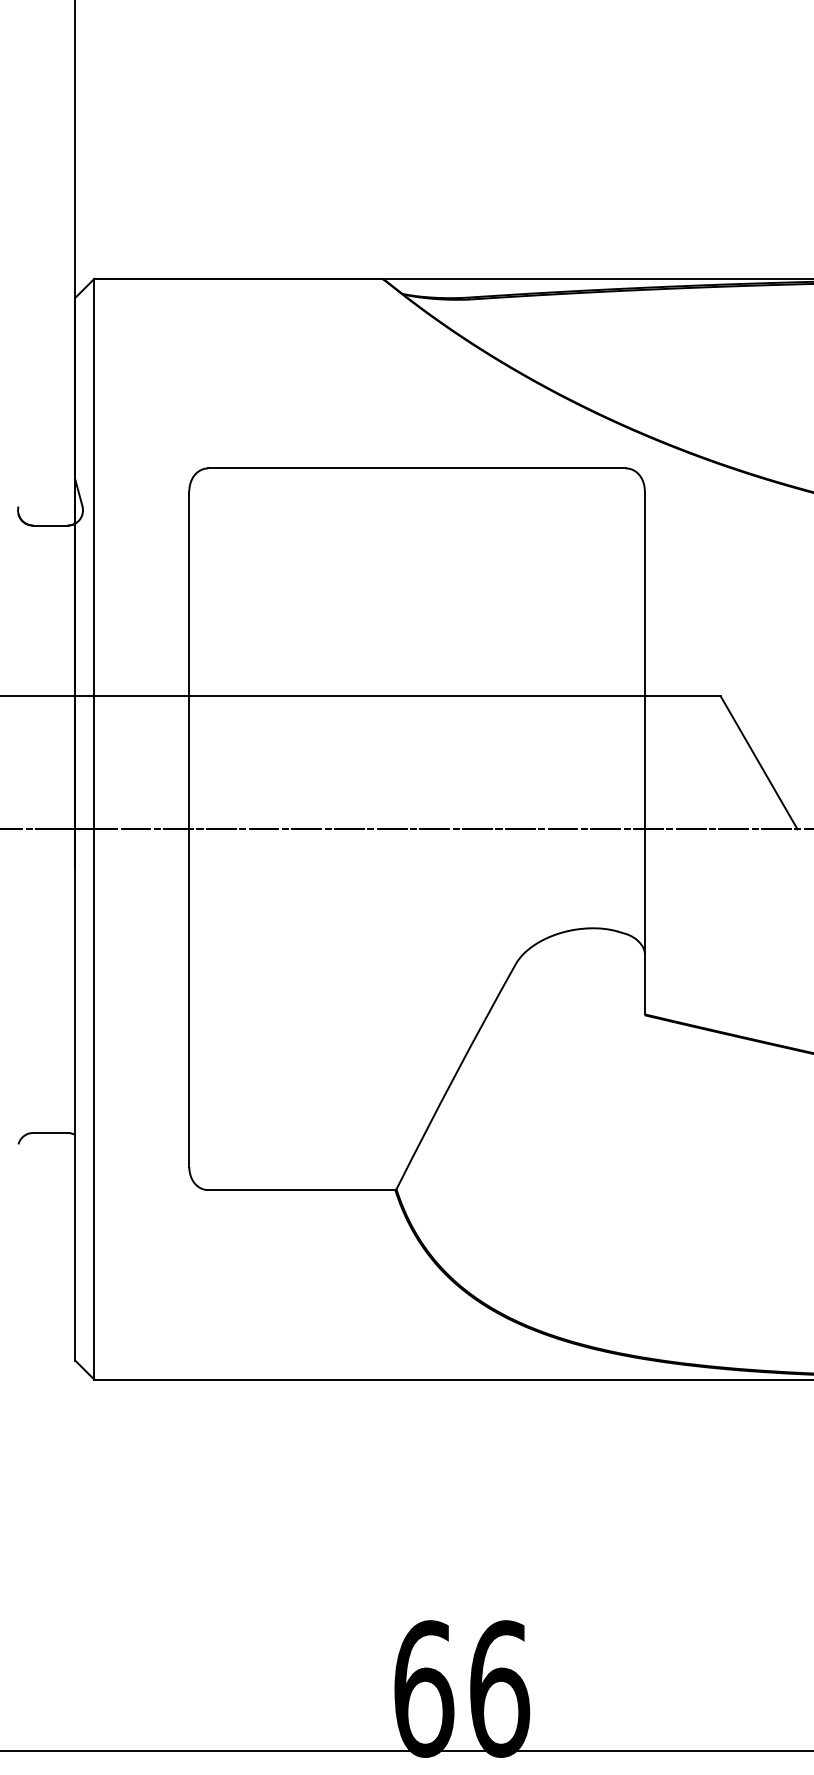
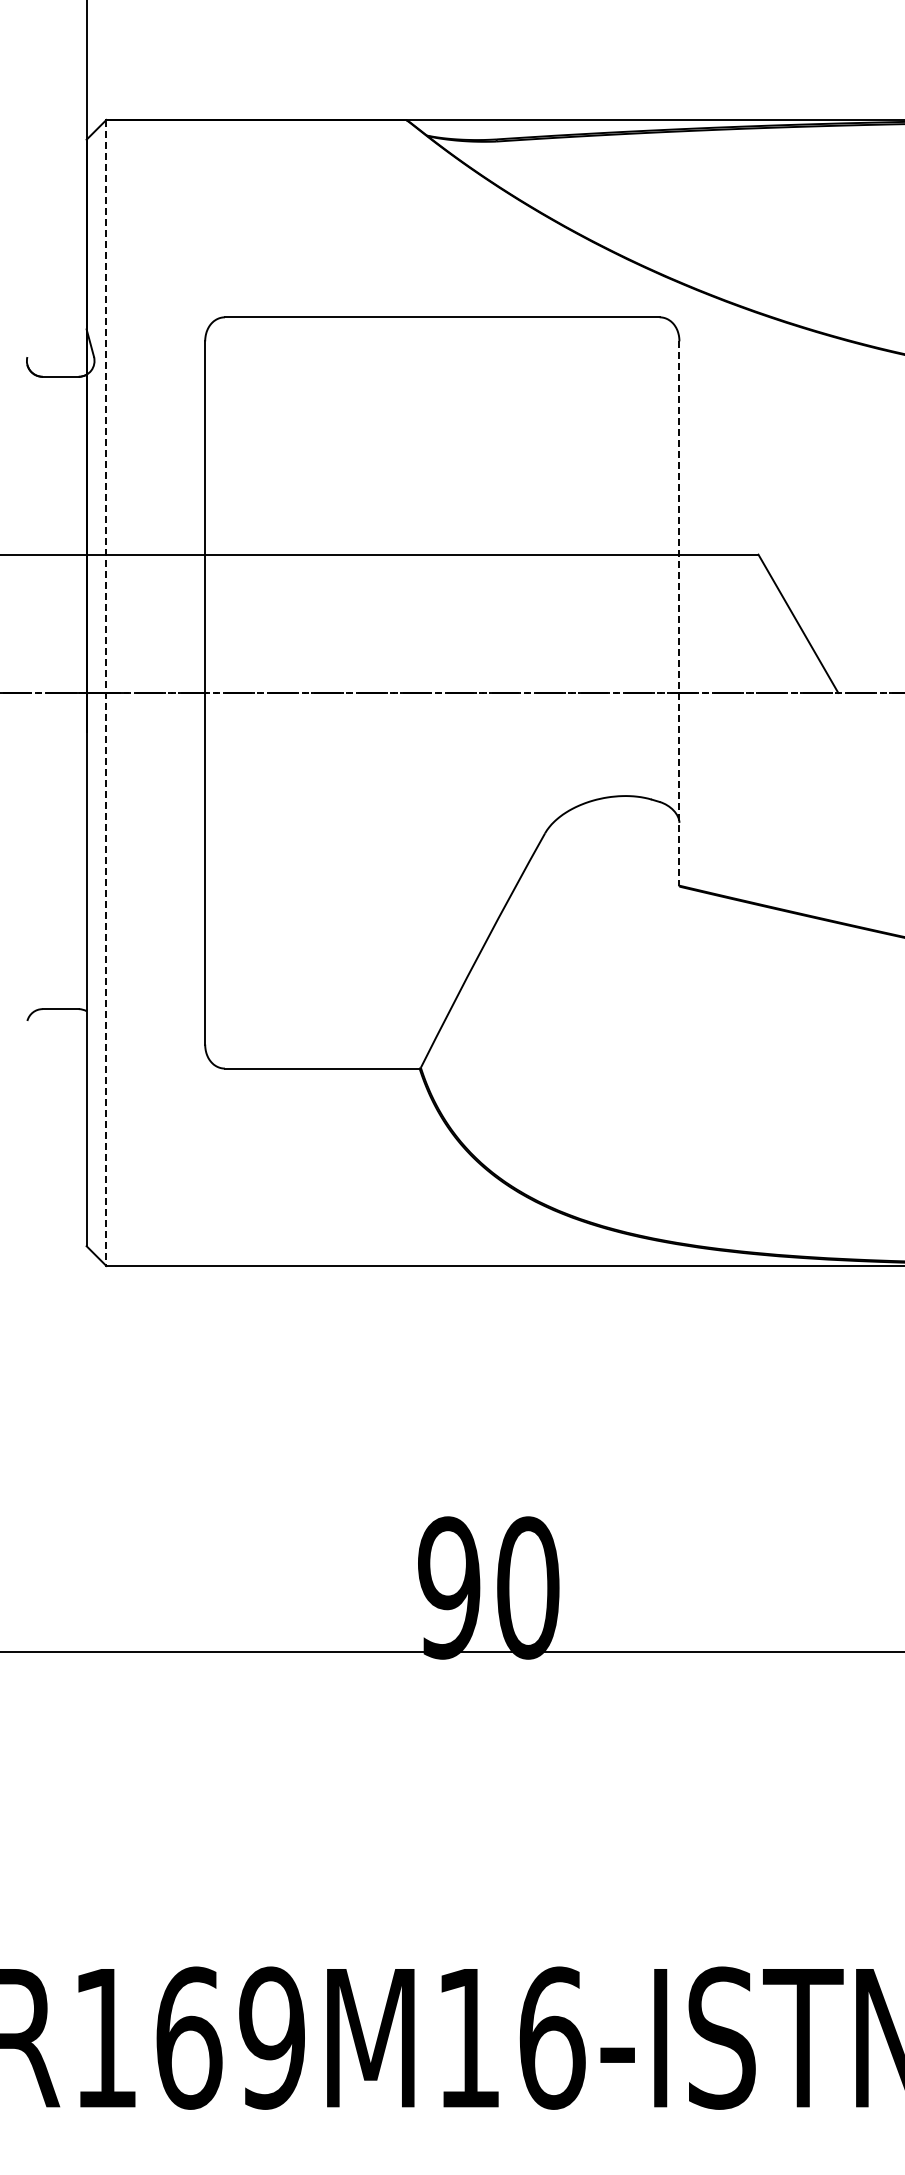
line: (644, 753) -> (679, 614), solid -> dashed
line: (94, 829) -> (106, 693), solid -> dashed
text: (461, 1688) -> (488, 1587), 66 -> 90

